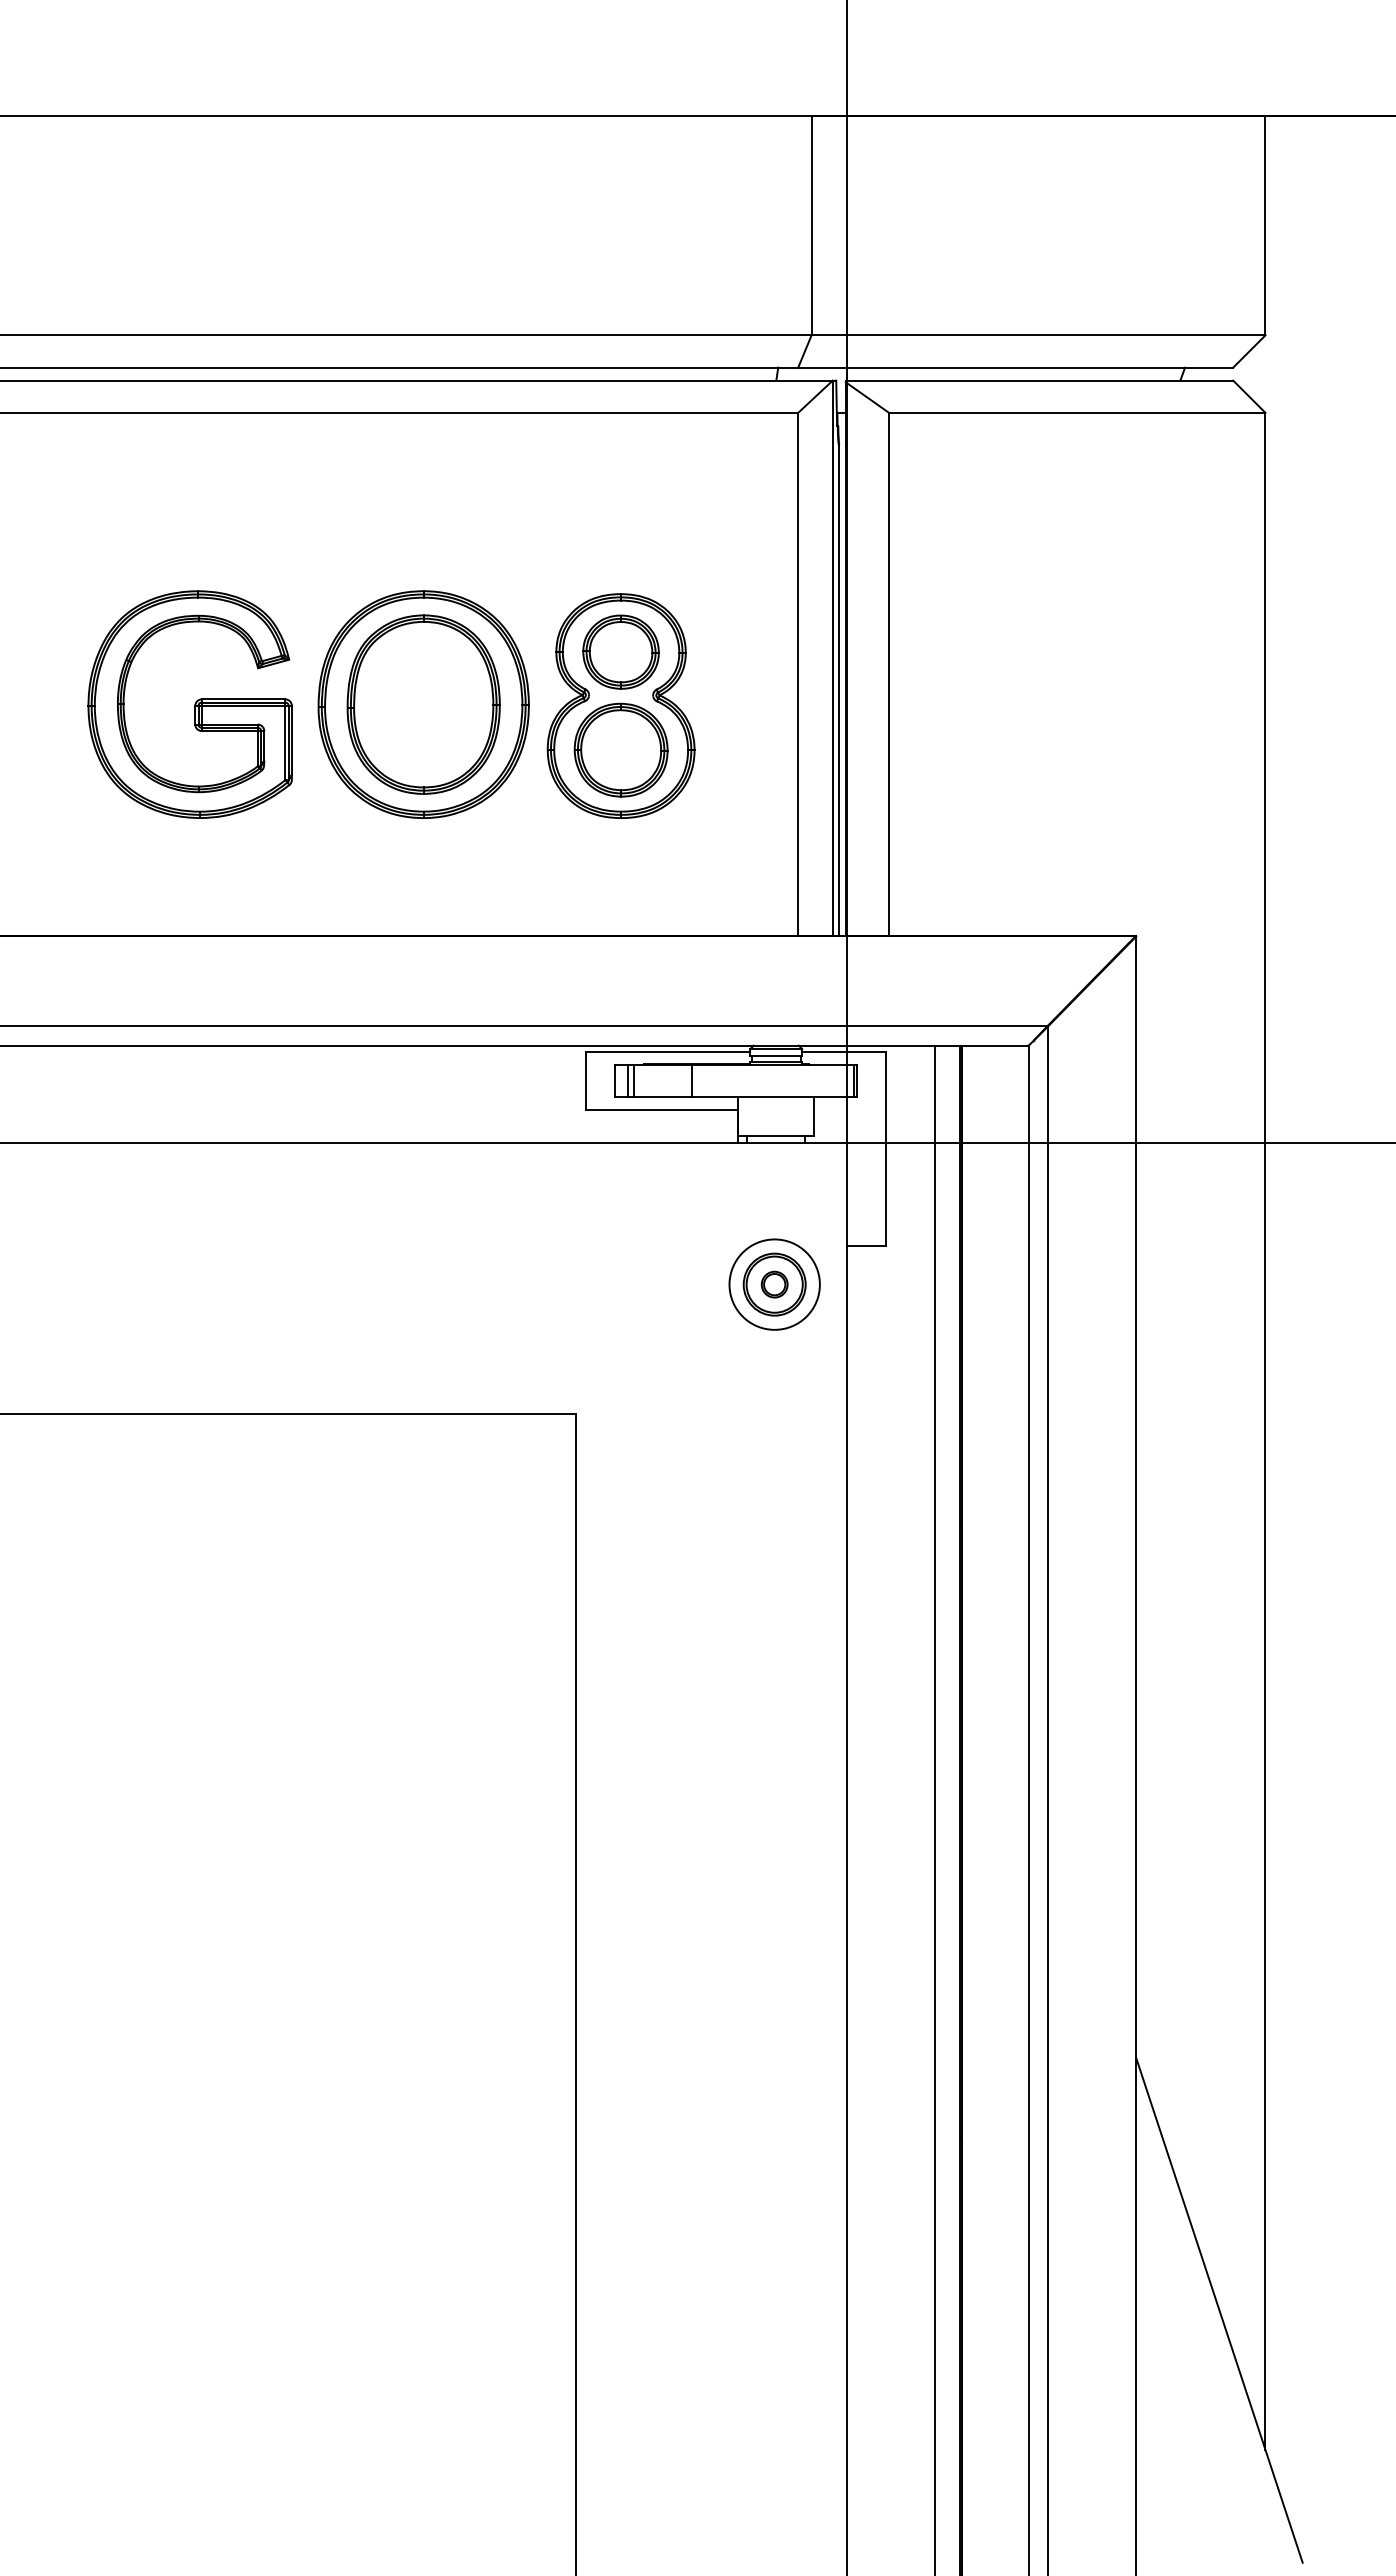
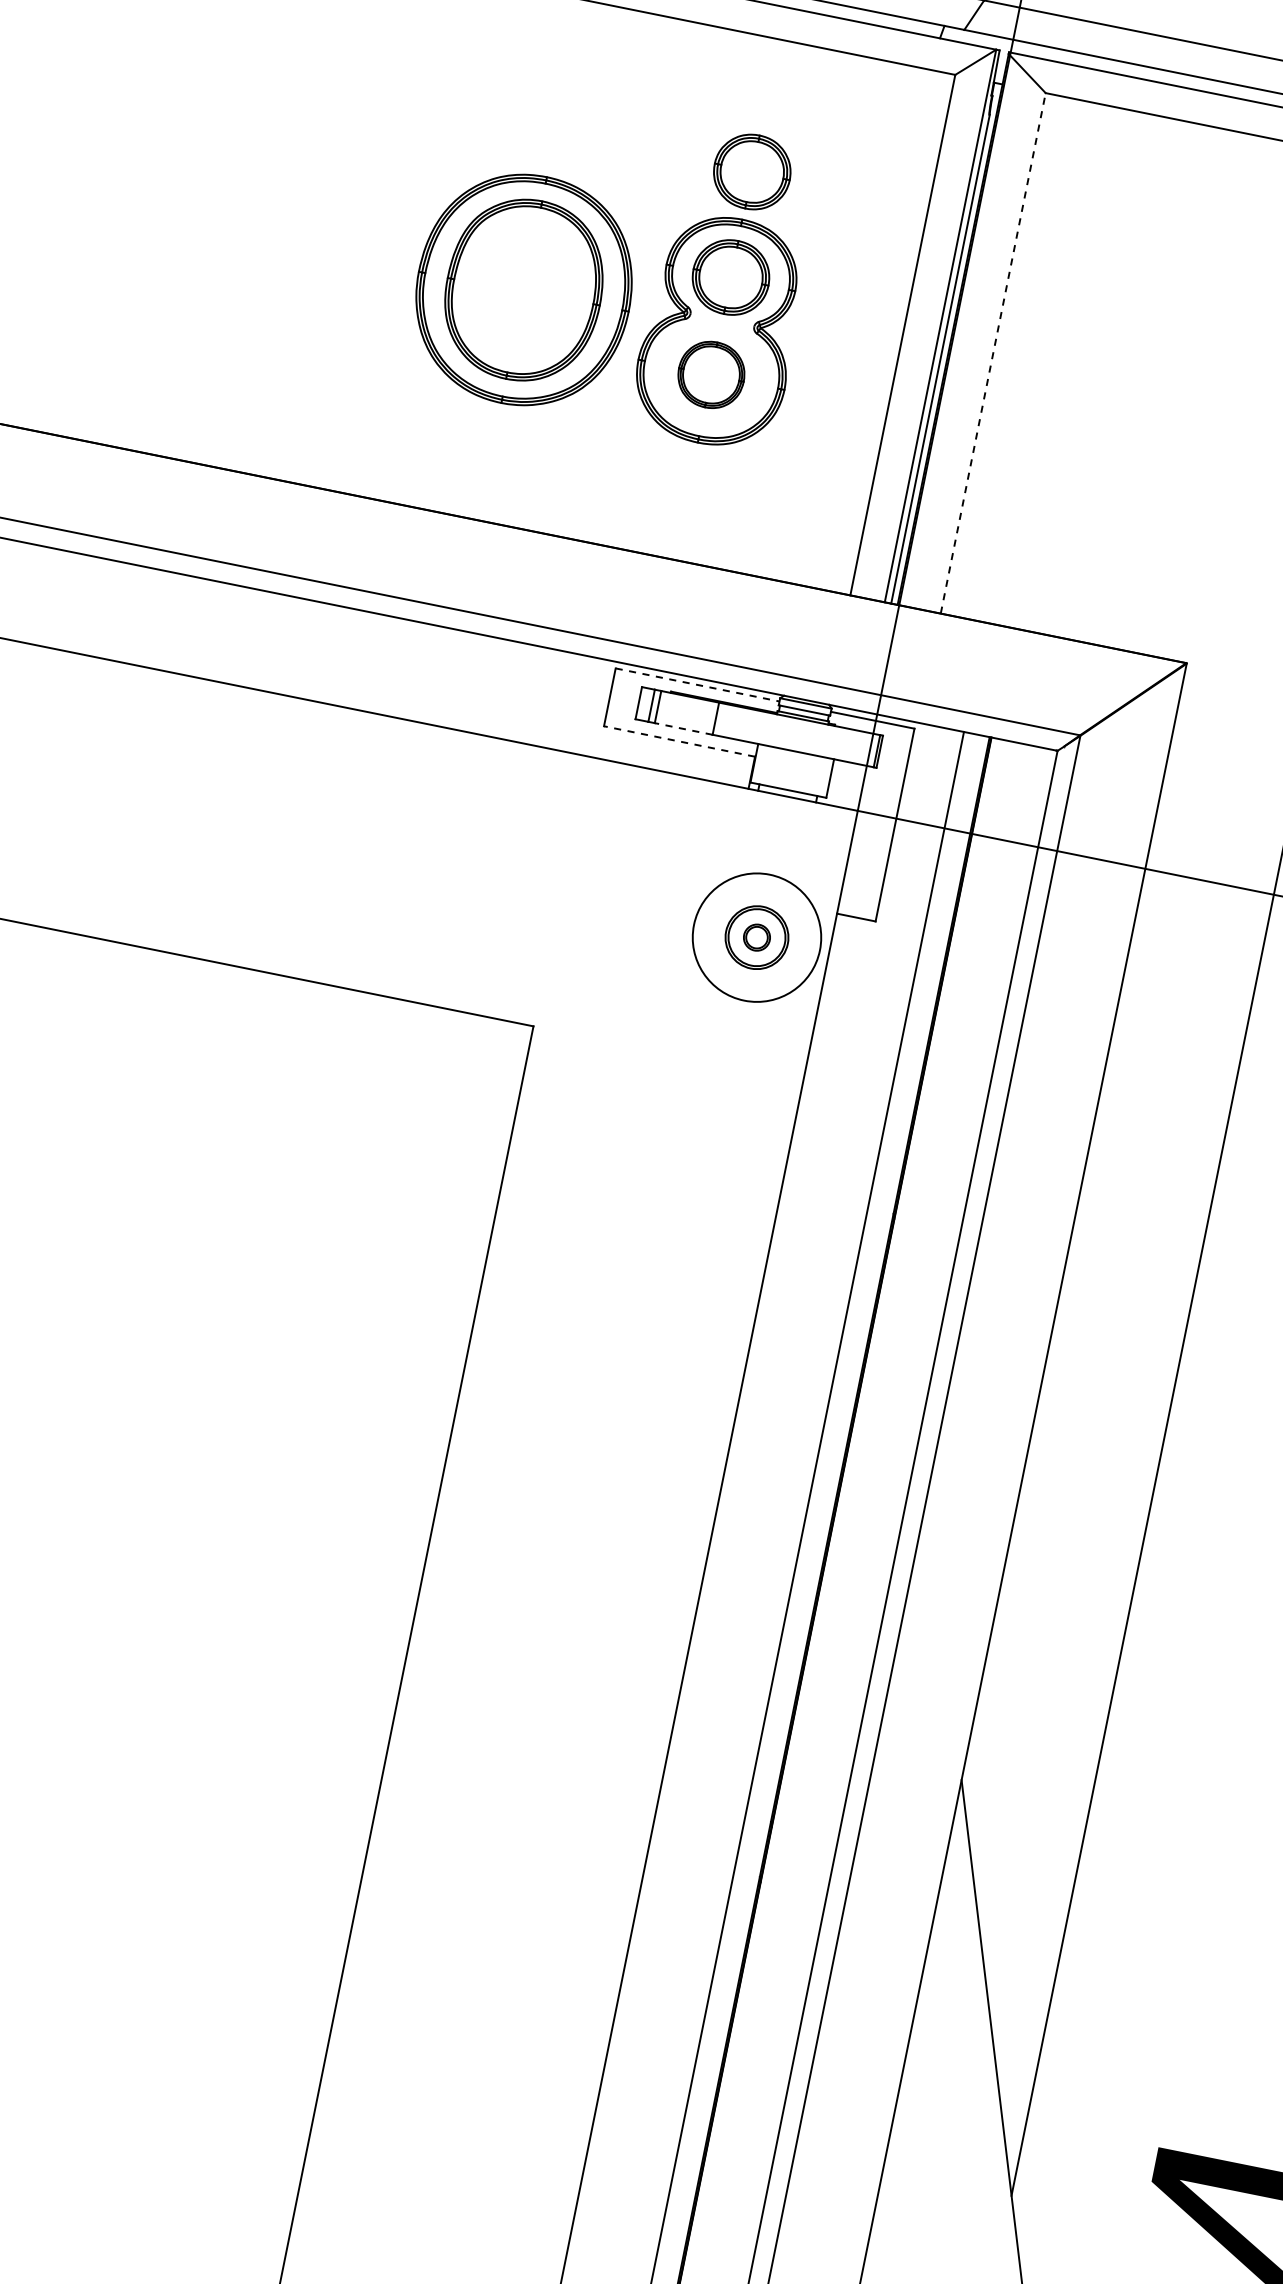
part: (620, 545) -> (751, 171), added
line: (889, 674) -> (993, 353), solid -> dashed
part: (189, 704) -> (291, 242), removed
part: (620, 749) -> (710, 374), size x0.7
line: (668, 1052) -> (697, 685), solid -> dashed
line: (662, 1097) -> (682, 728), solid -> dashed
line: (661, 1110) -> (679, 741), solid -> dashed
circle: (774, 1284) -> (756, 937), size x1.4

